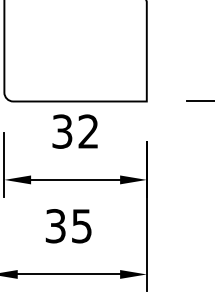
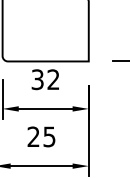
text: (55, 227) -> (33, 137), 35 -> 25

